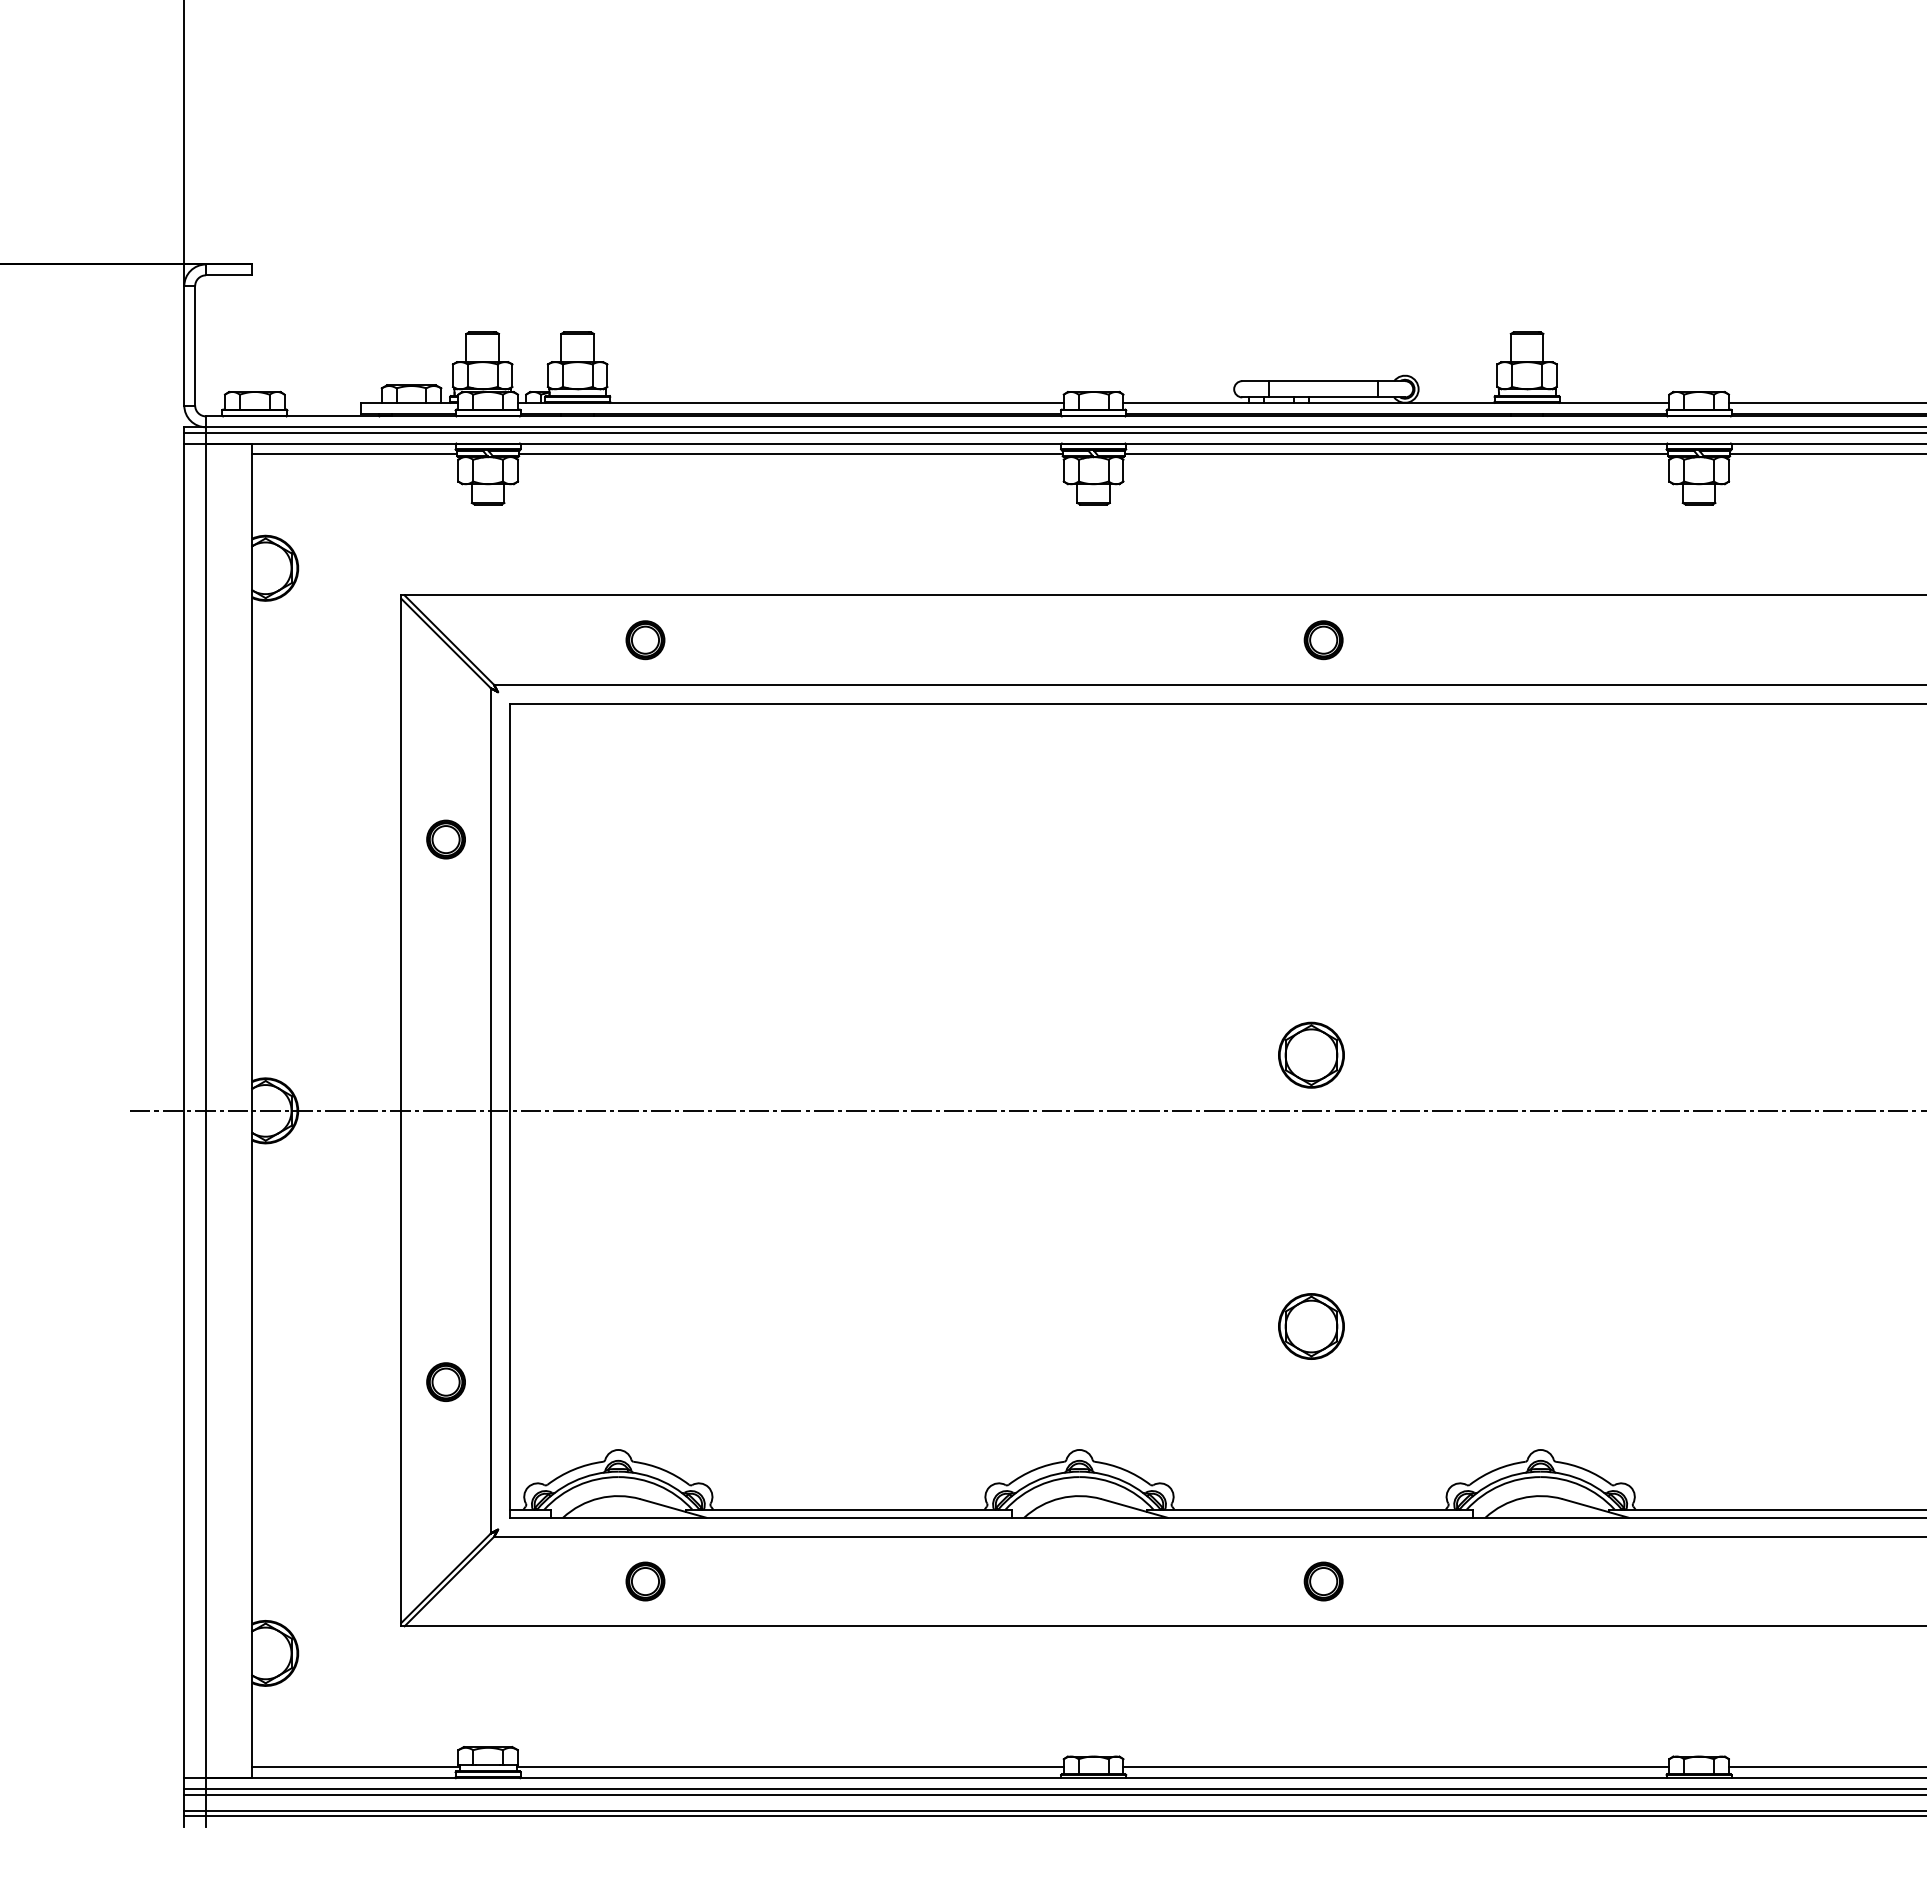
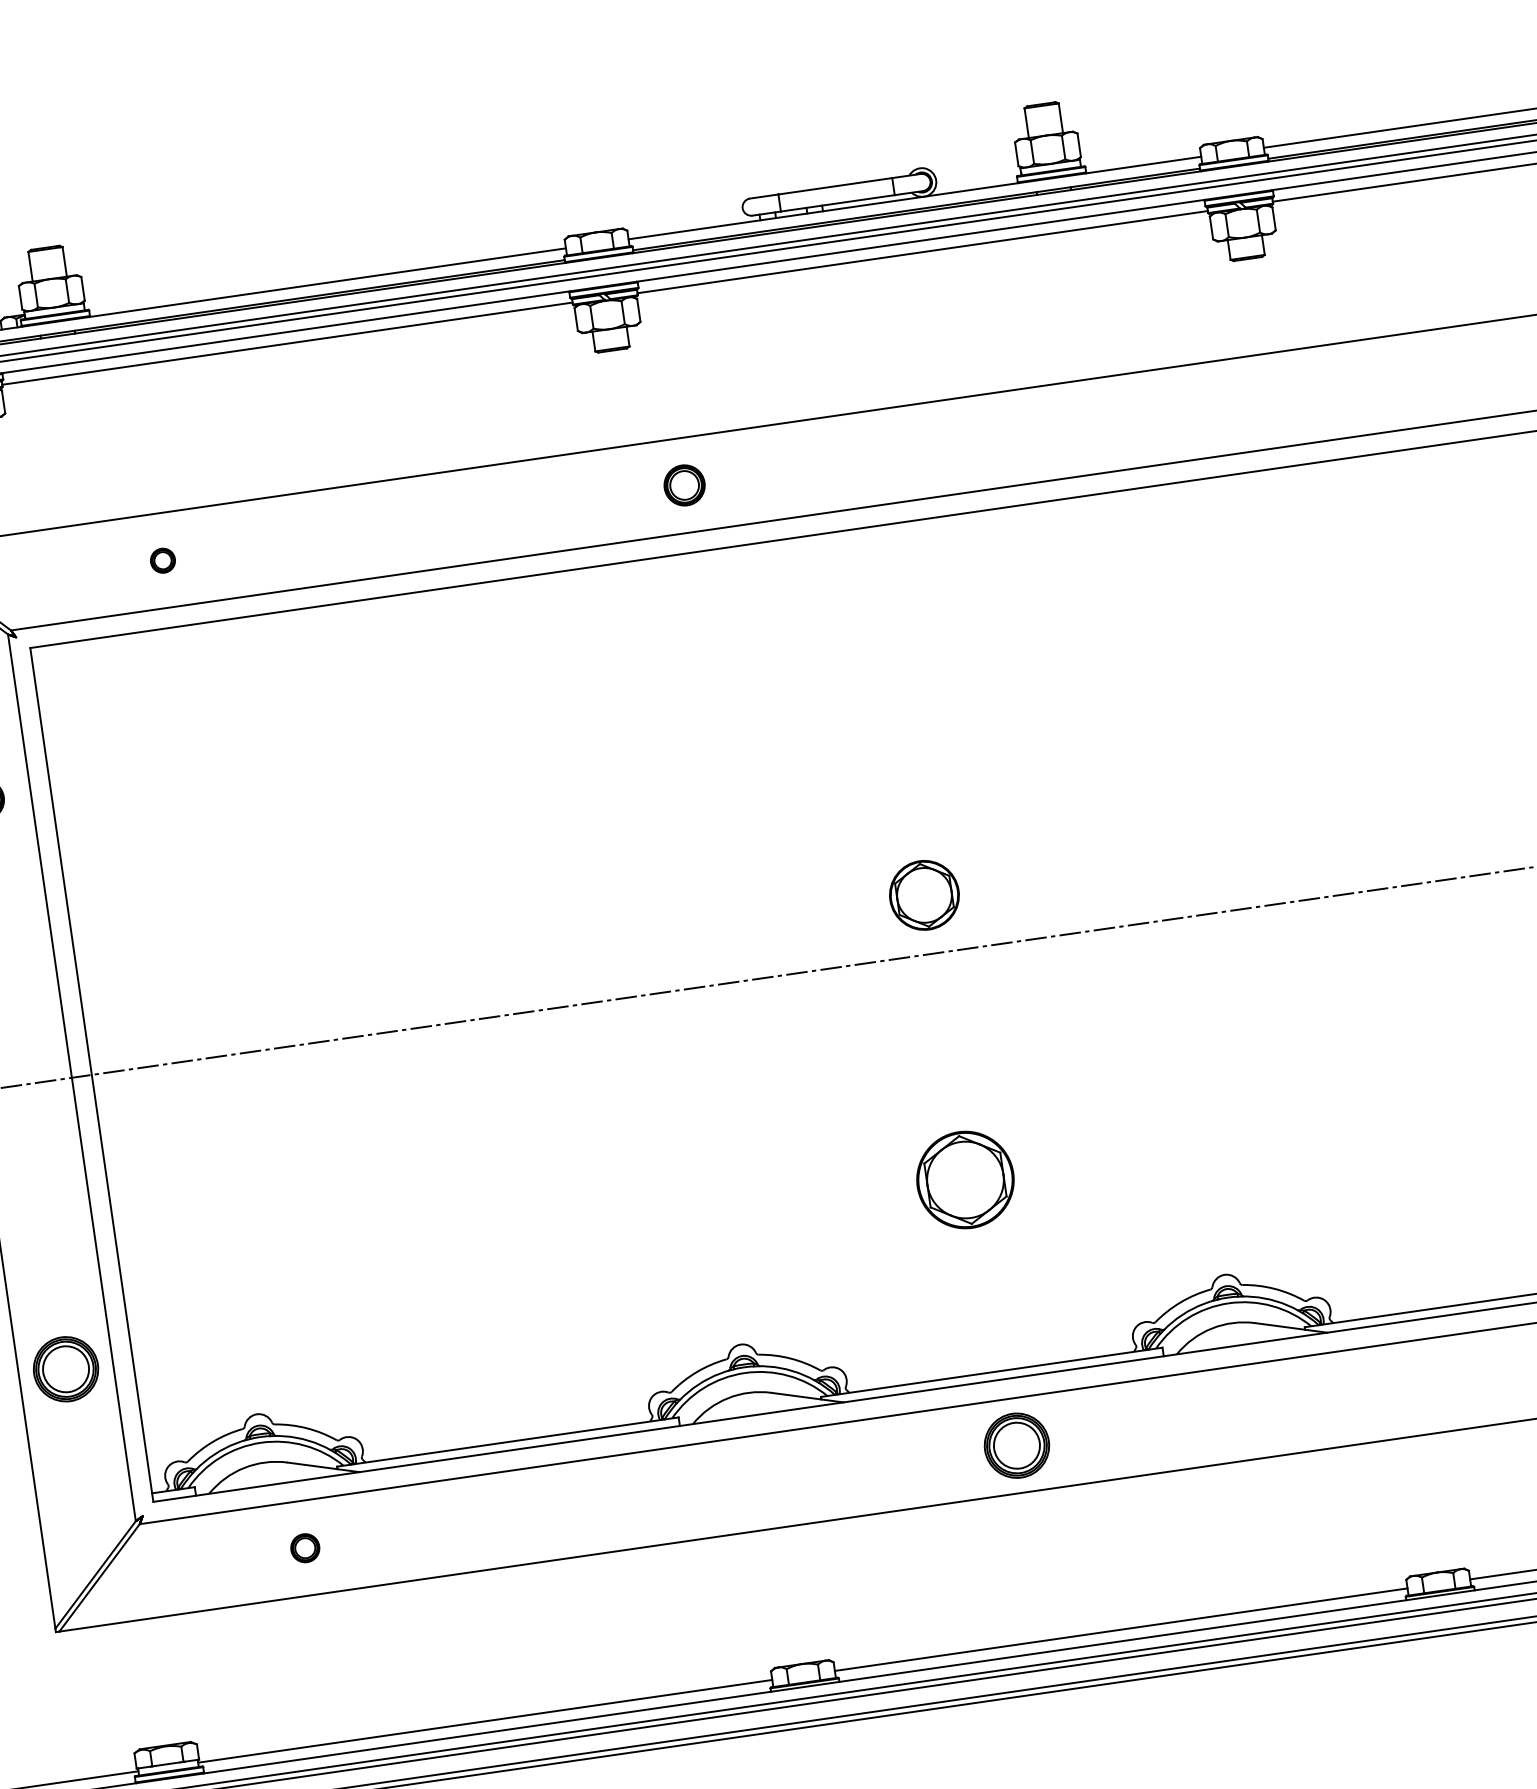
part: (645, 640) -> (163, 560), size x0.6
part: (1323, 640) -> (684, 485), moved
part: (1311, 1326) -> (965, 1179), size x1.4
part: (445, 1381) -> (65, 1368), size x1.6
part: (645, 1581) -> (305, 1548), size x0.7
part: (1323, 1581) -> (1016, 1445), size x1.6

